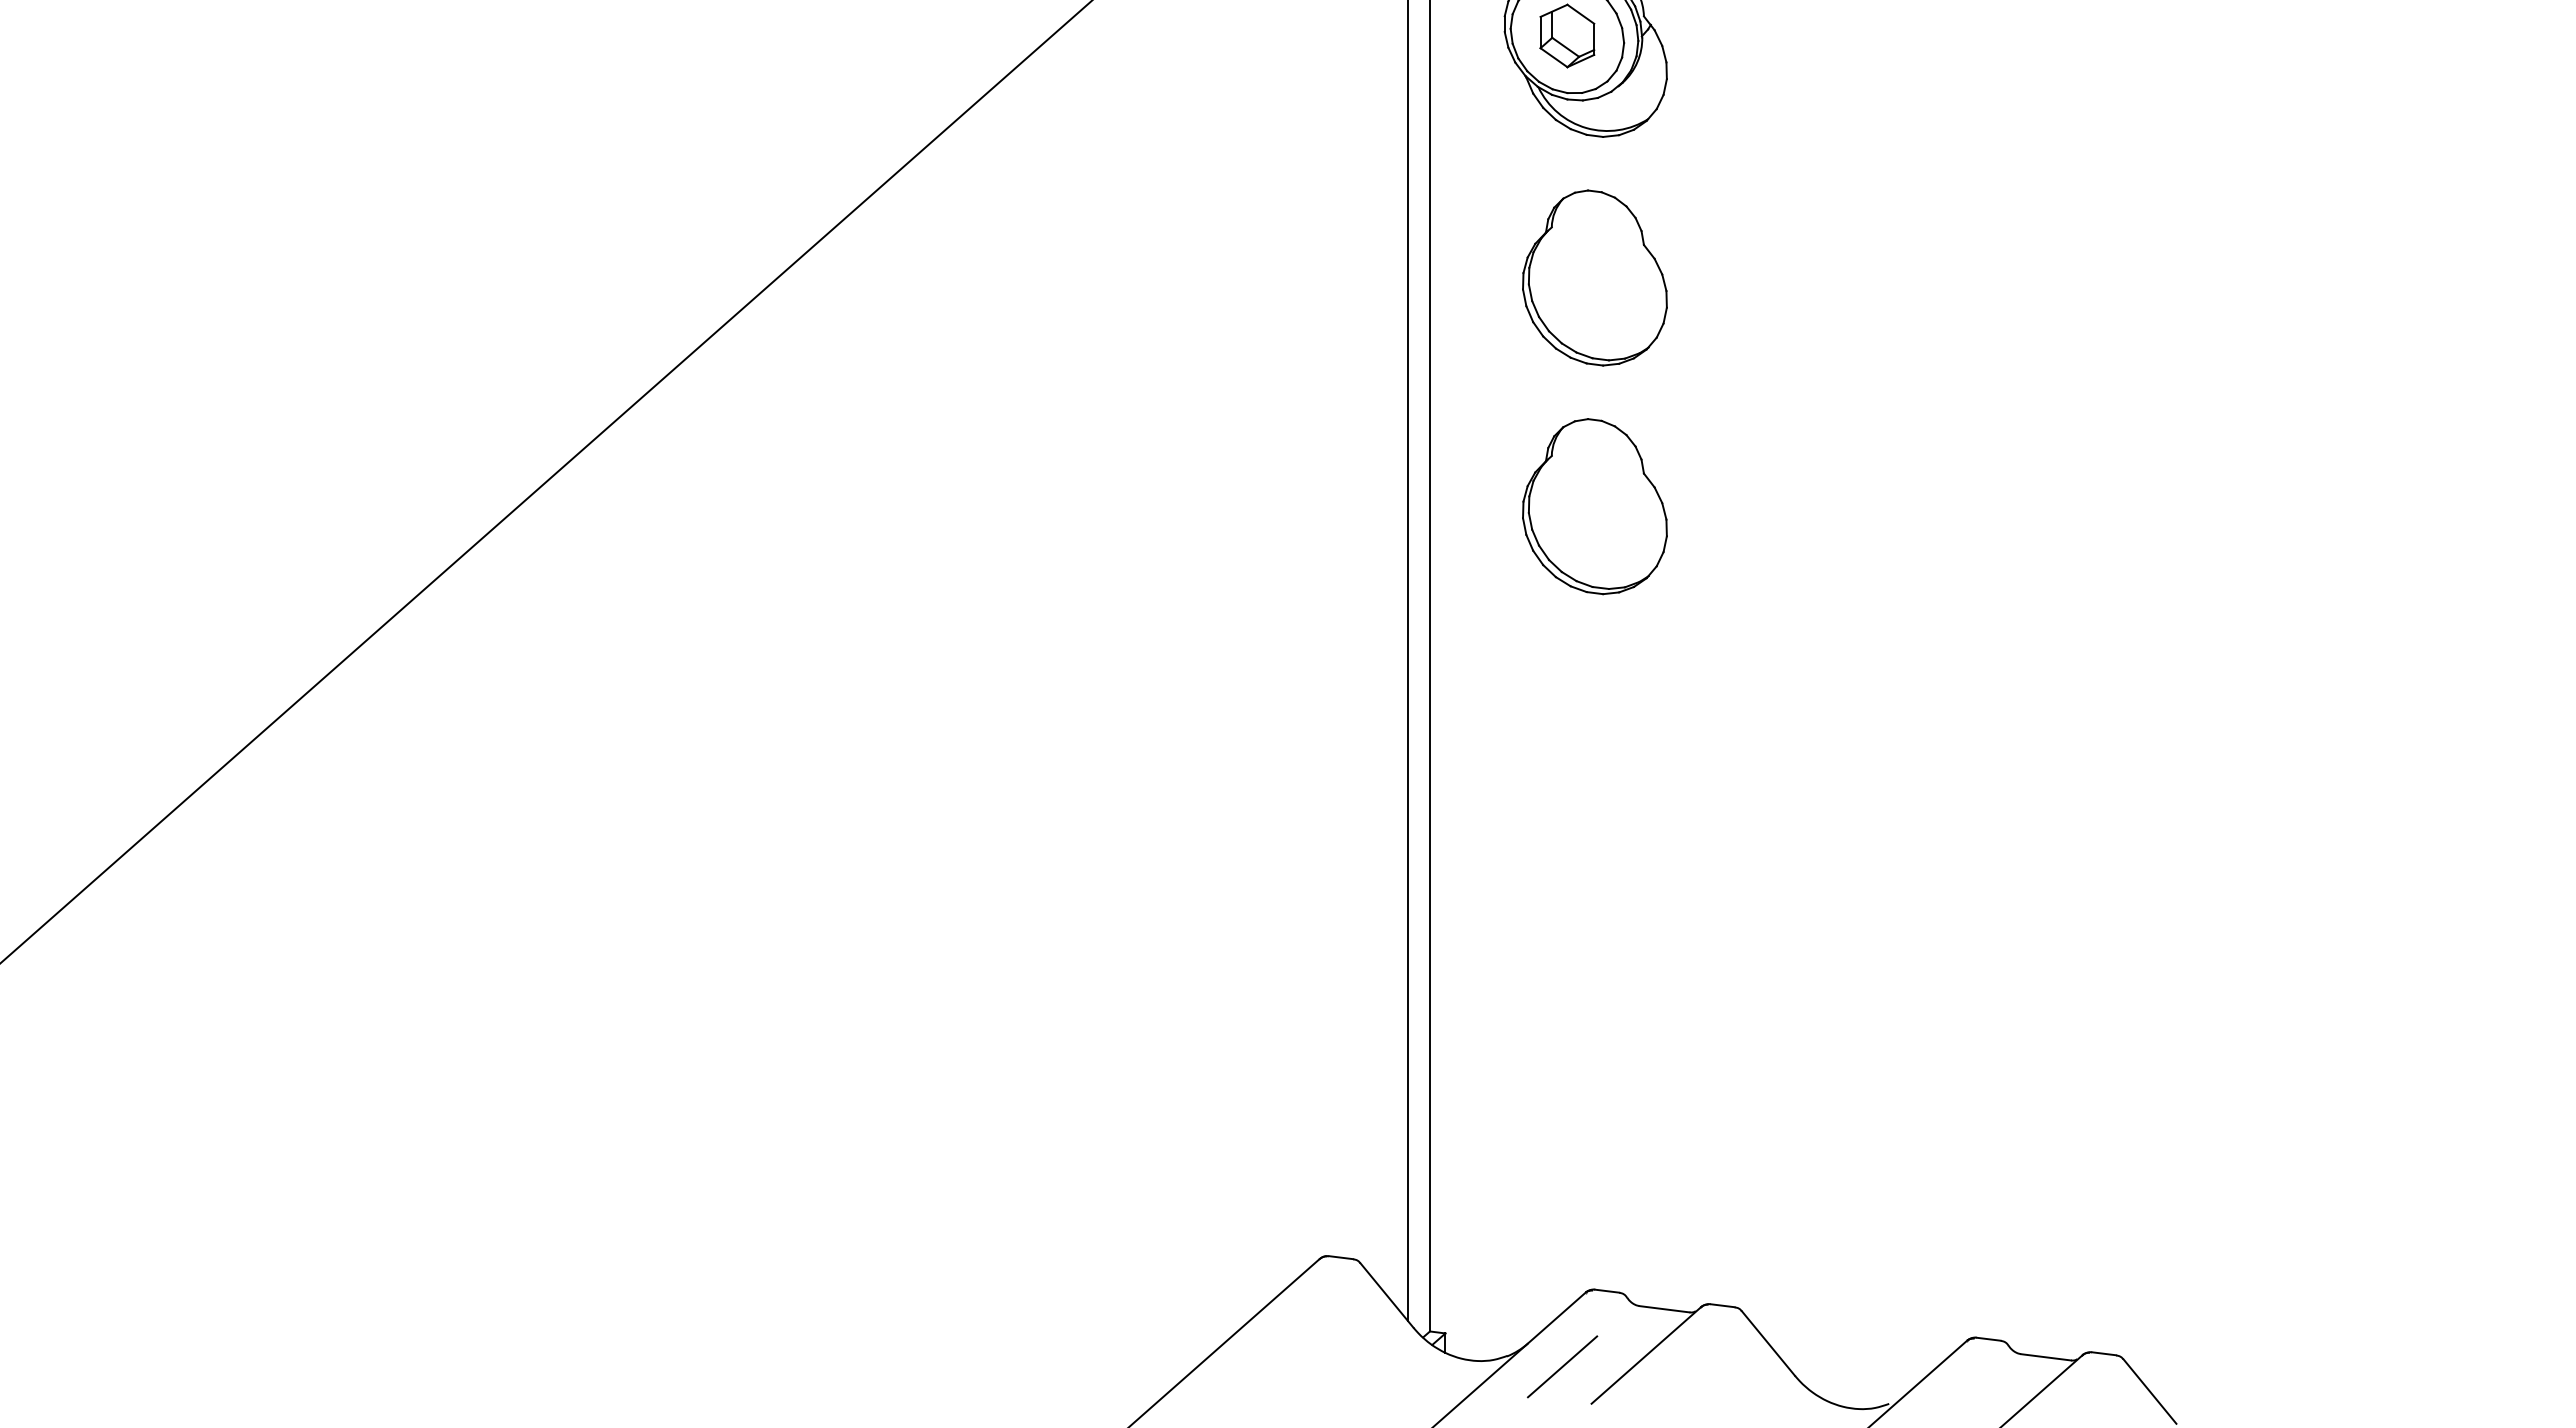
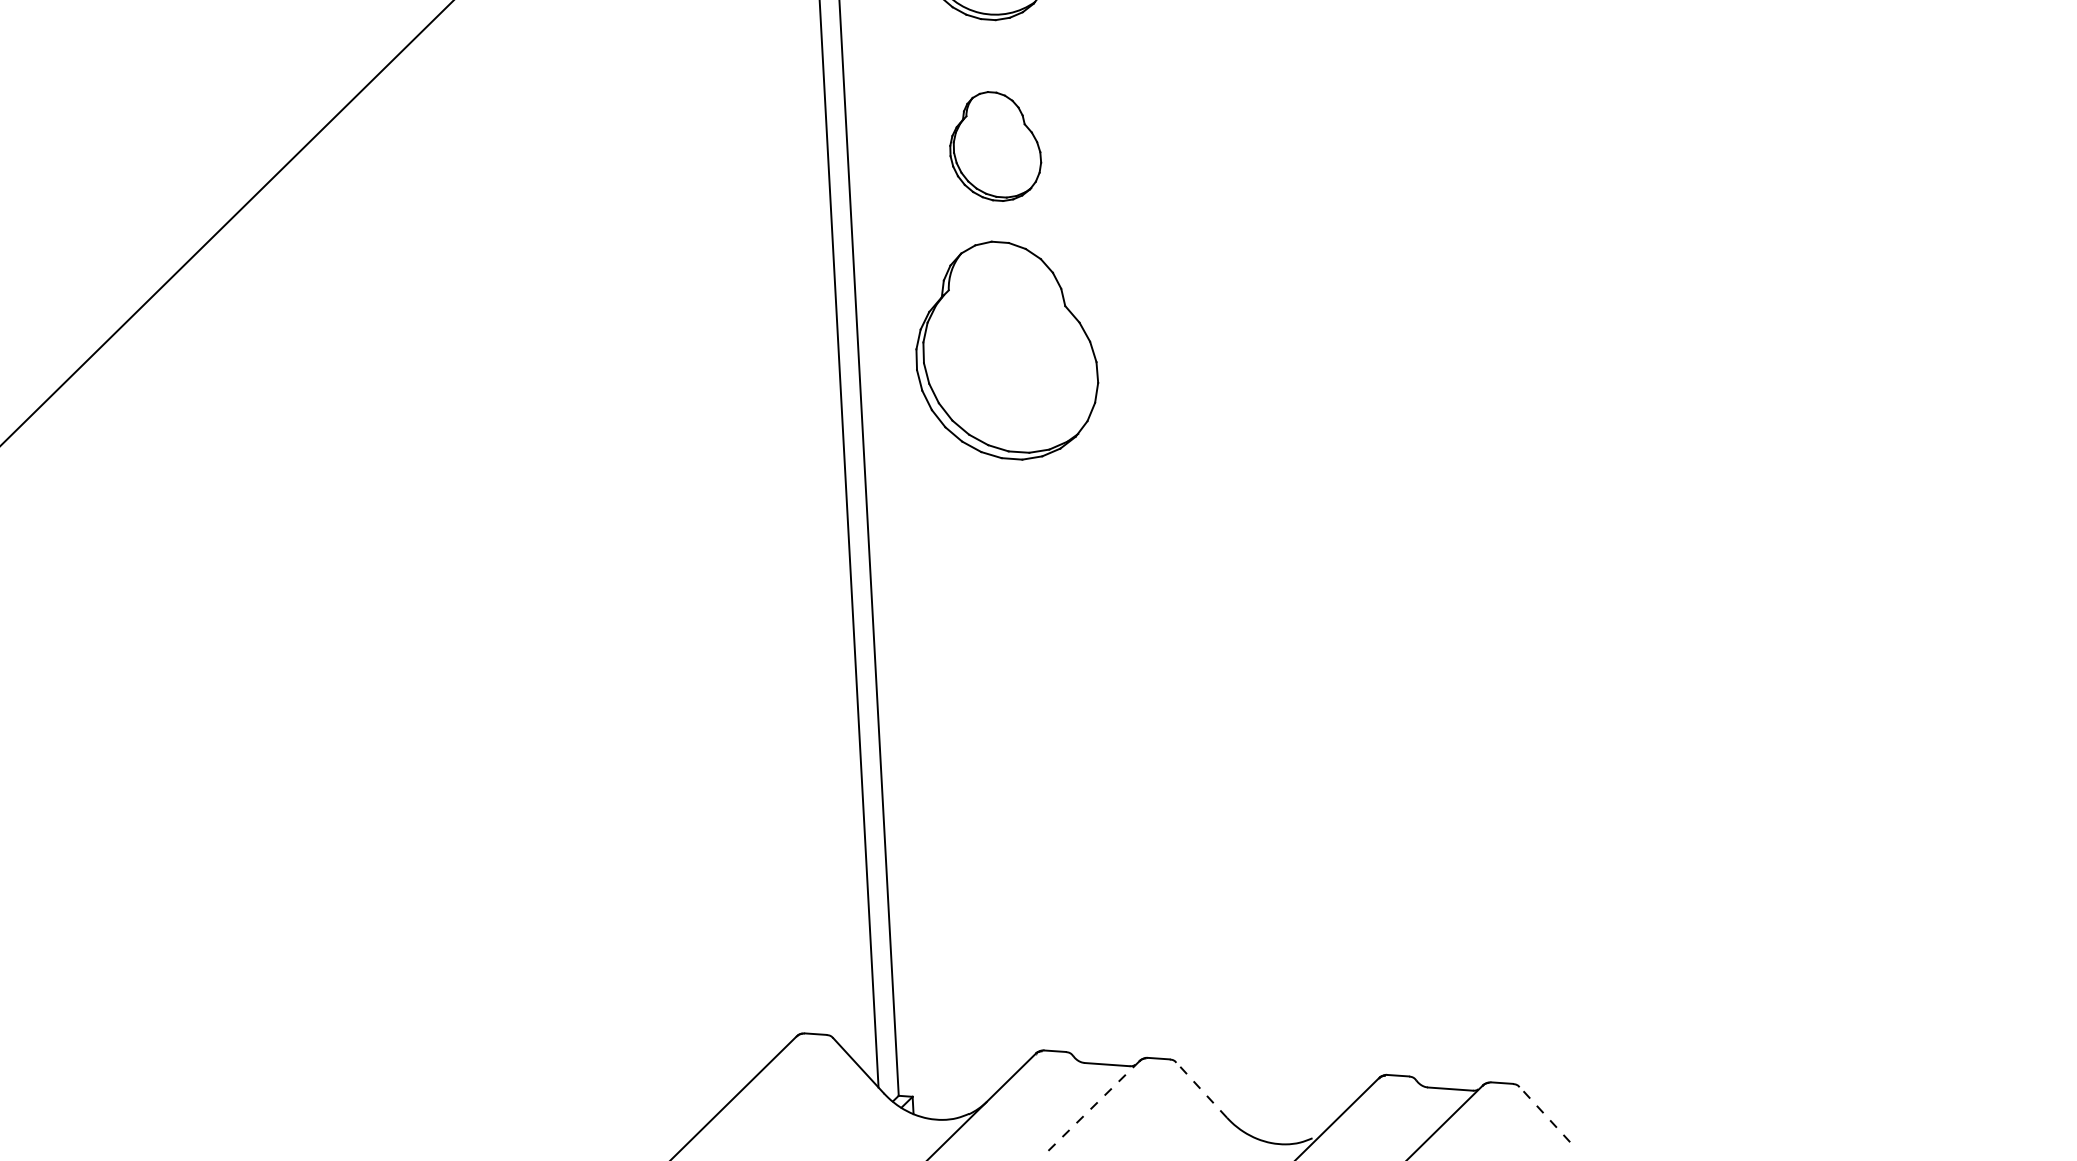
part: (1594, 277) -> (994, 146), size x0.7
part: (1594, 506) -> (1005, 350), size x1.4
line: (1768, 1343) -> (1201, 1090), solid -> dashed
line: (1646, 1355) -> (1093, 1106), solid -> dashed
line: (1562, 1366) -> (1018, 1120), removed
line: (2149, 1391) -> (1544, 1114), solid -> dashed

